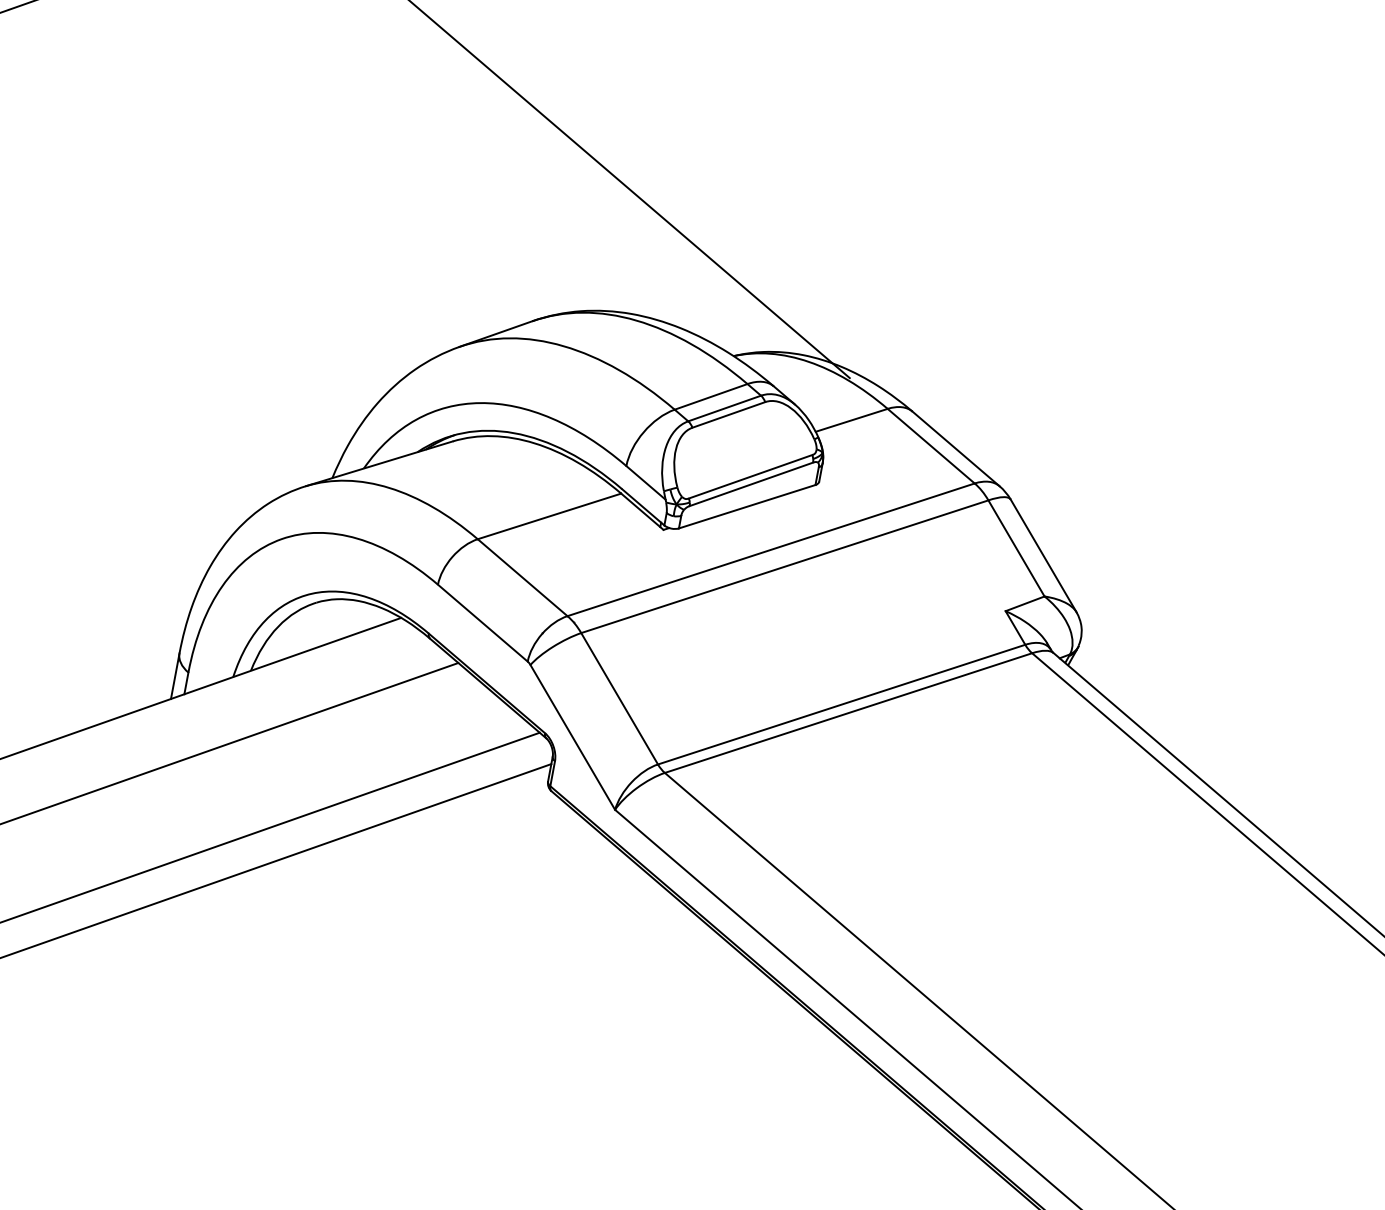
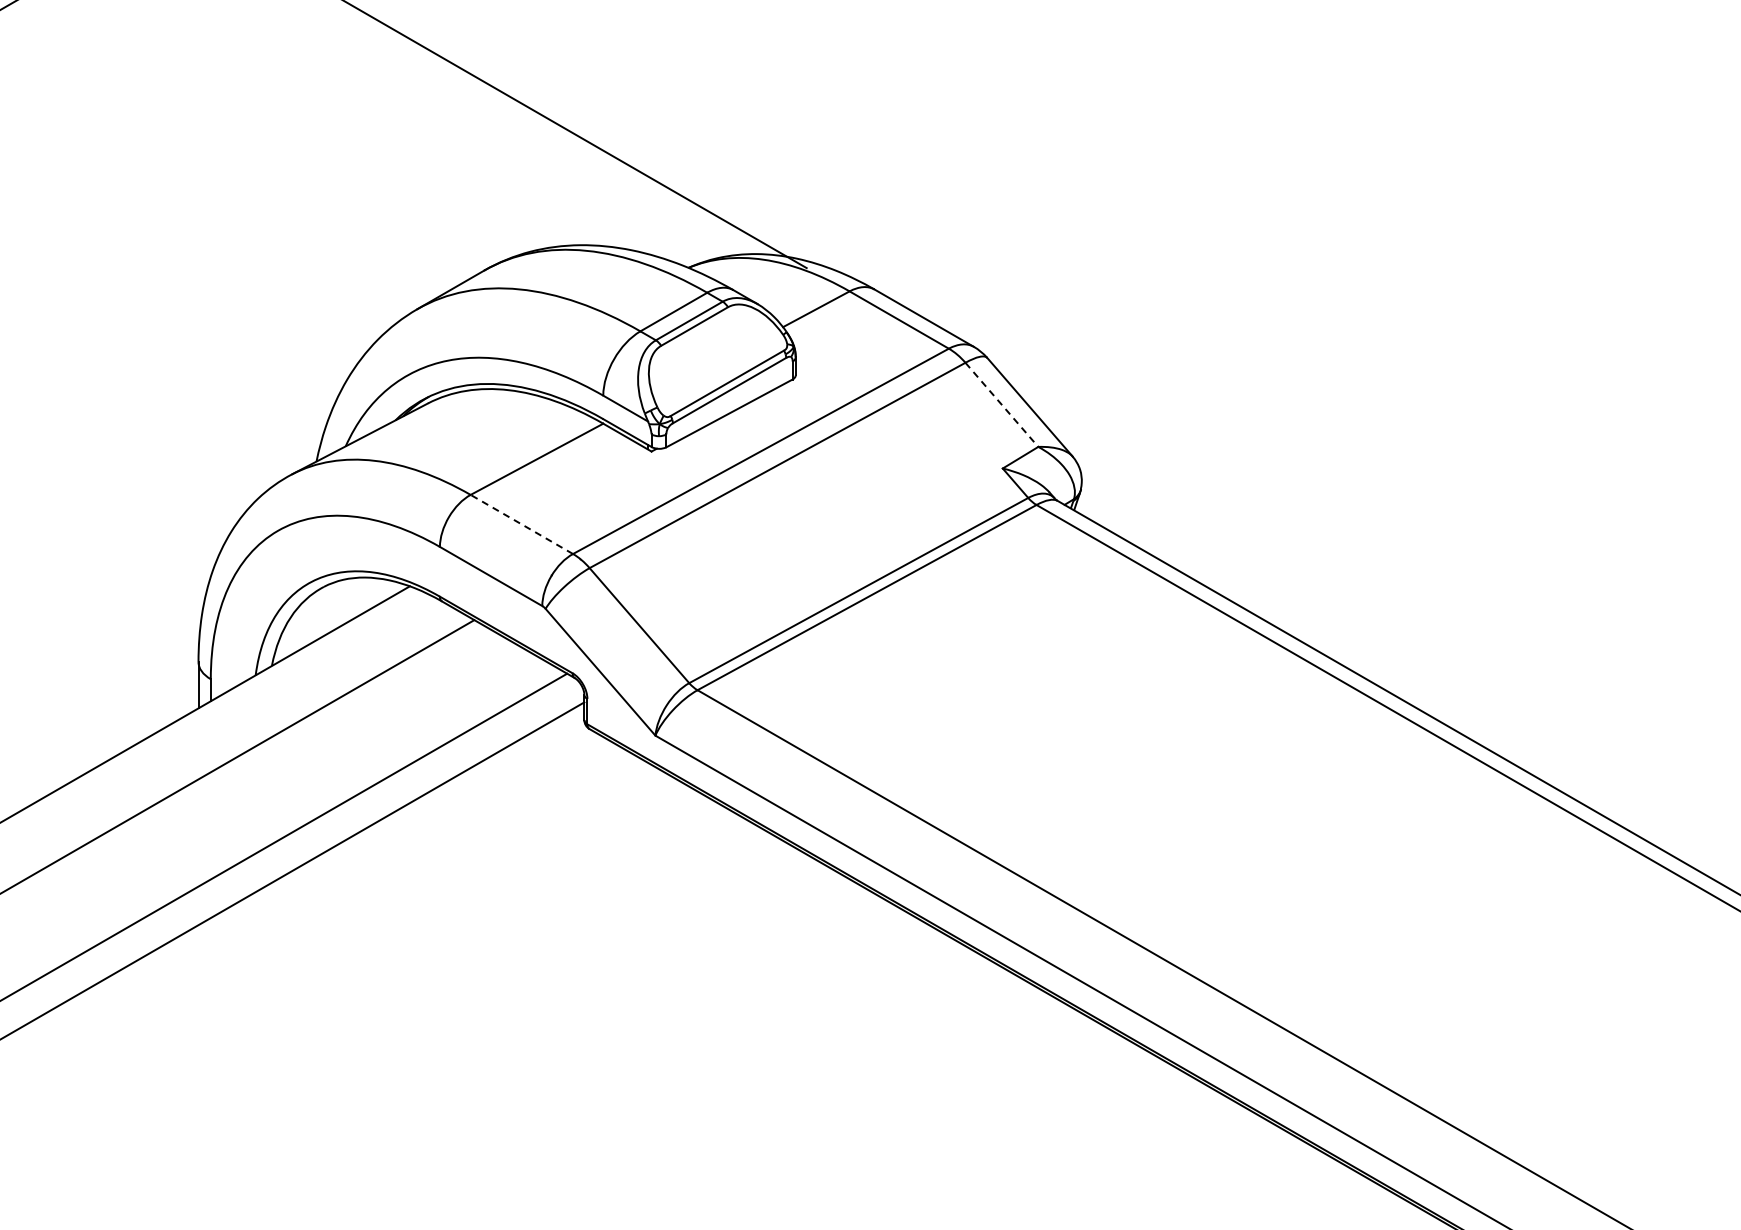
line: (1016, 548) -> (1001, 404), solid -> dashed
line: (522, 577) -> (521, 524), solid -> dashed

